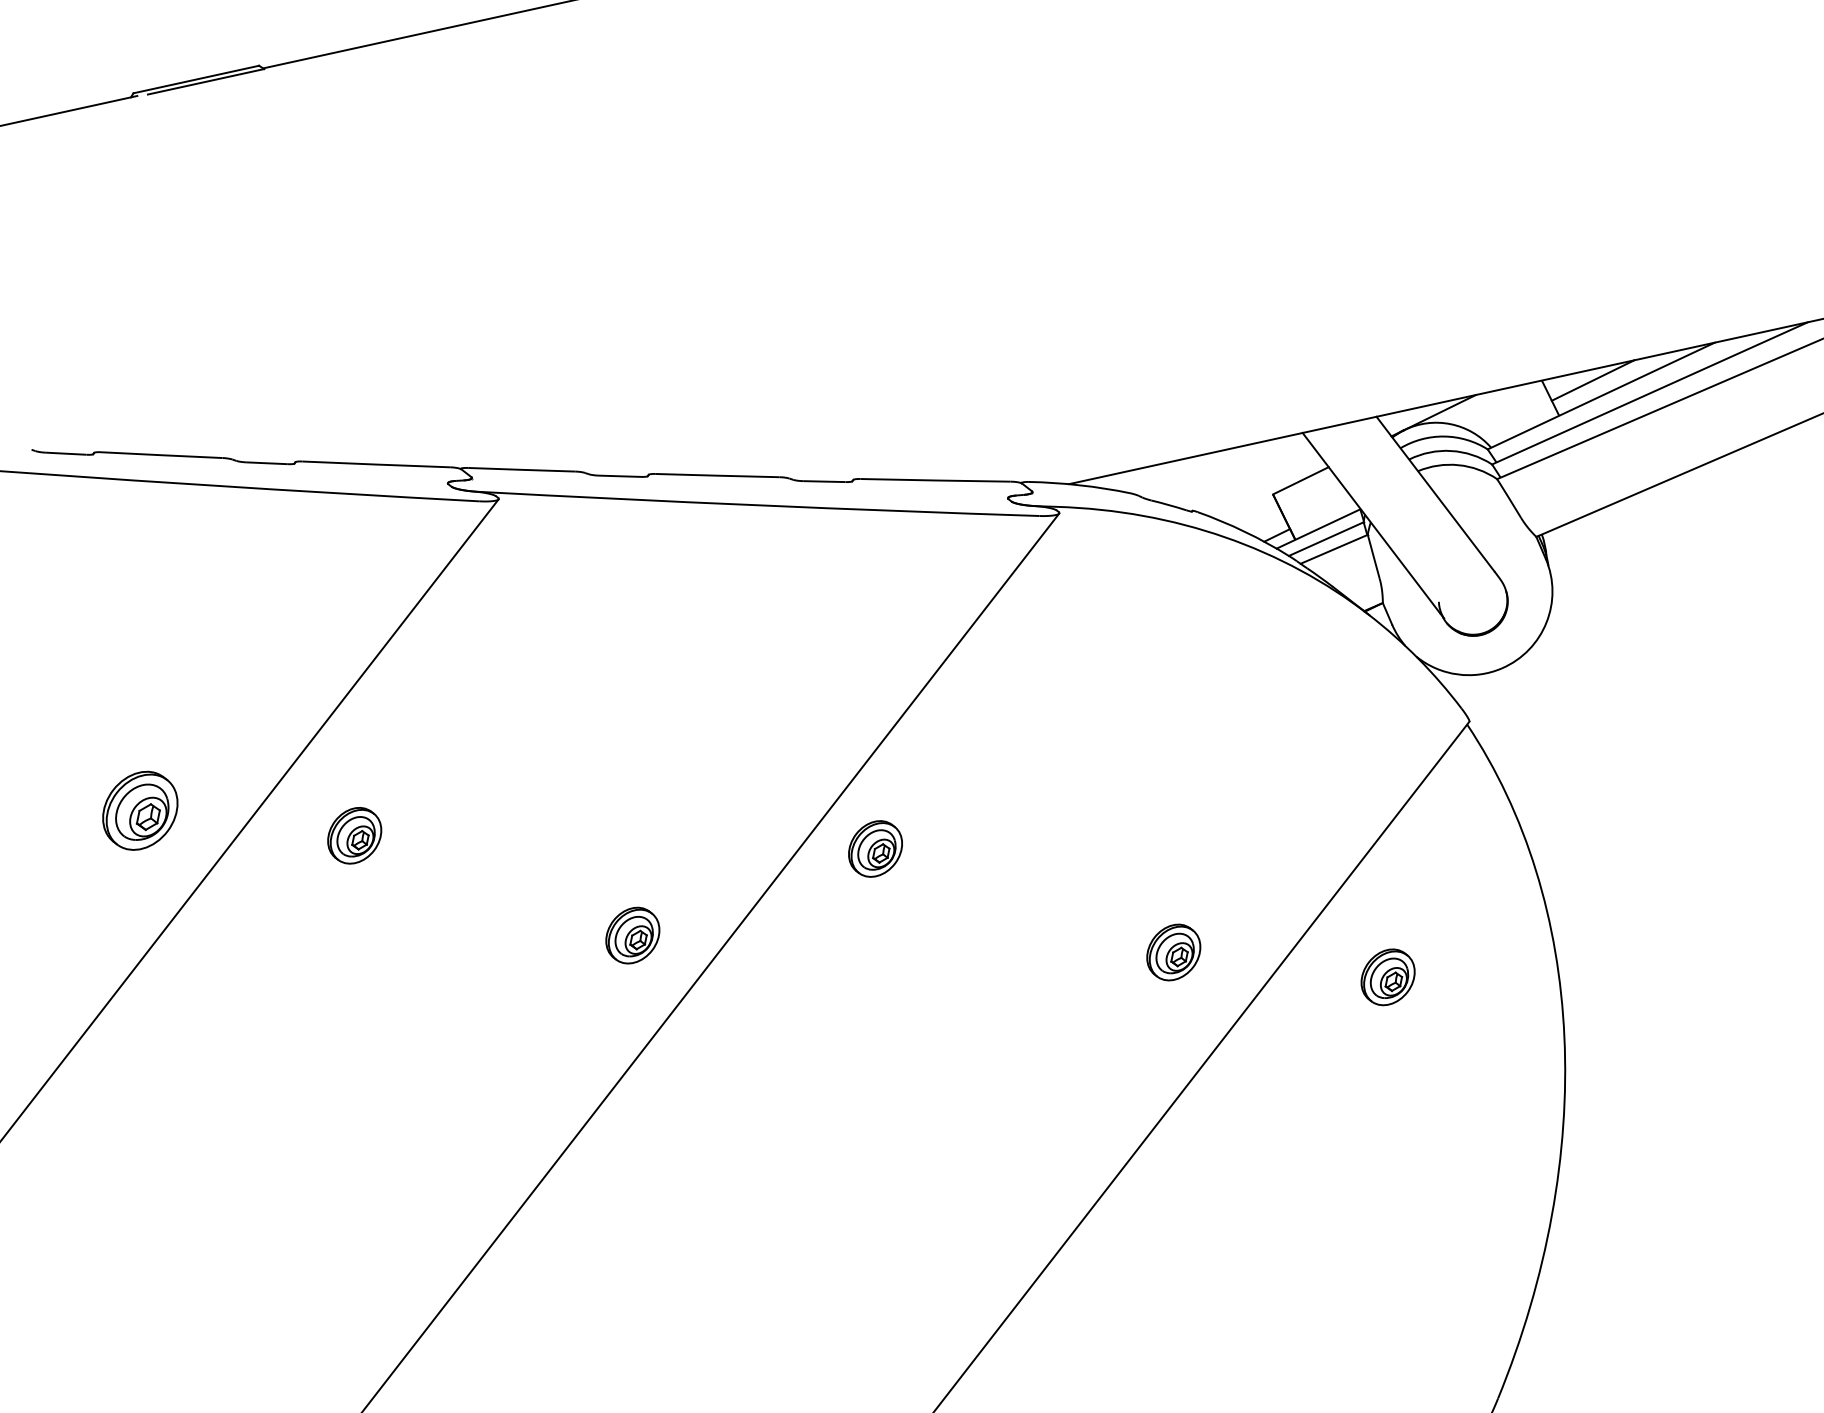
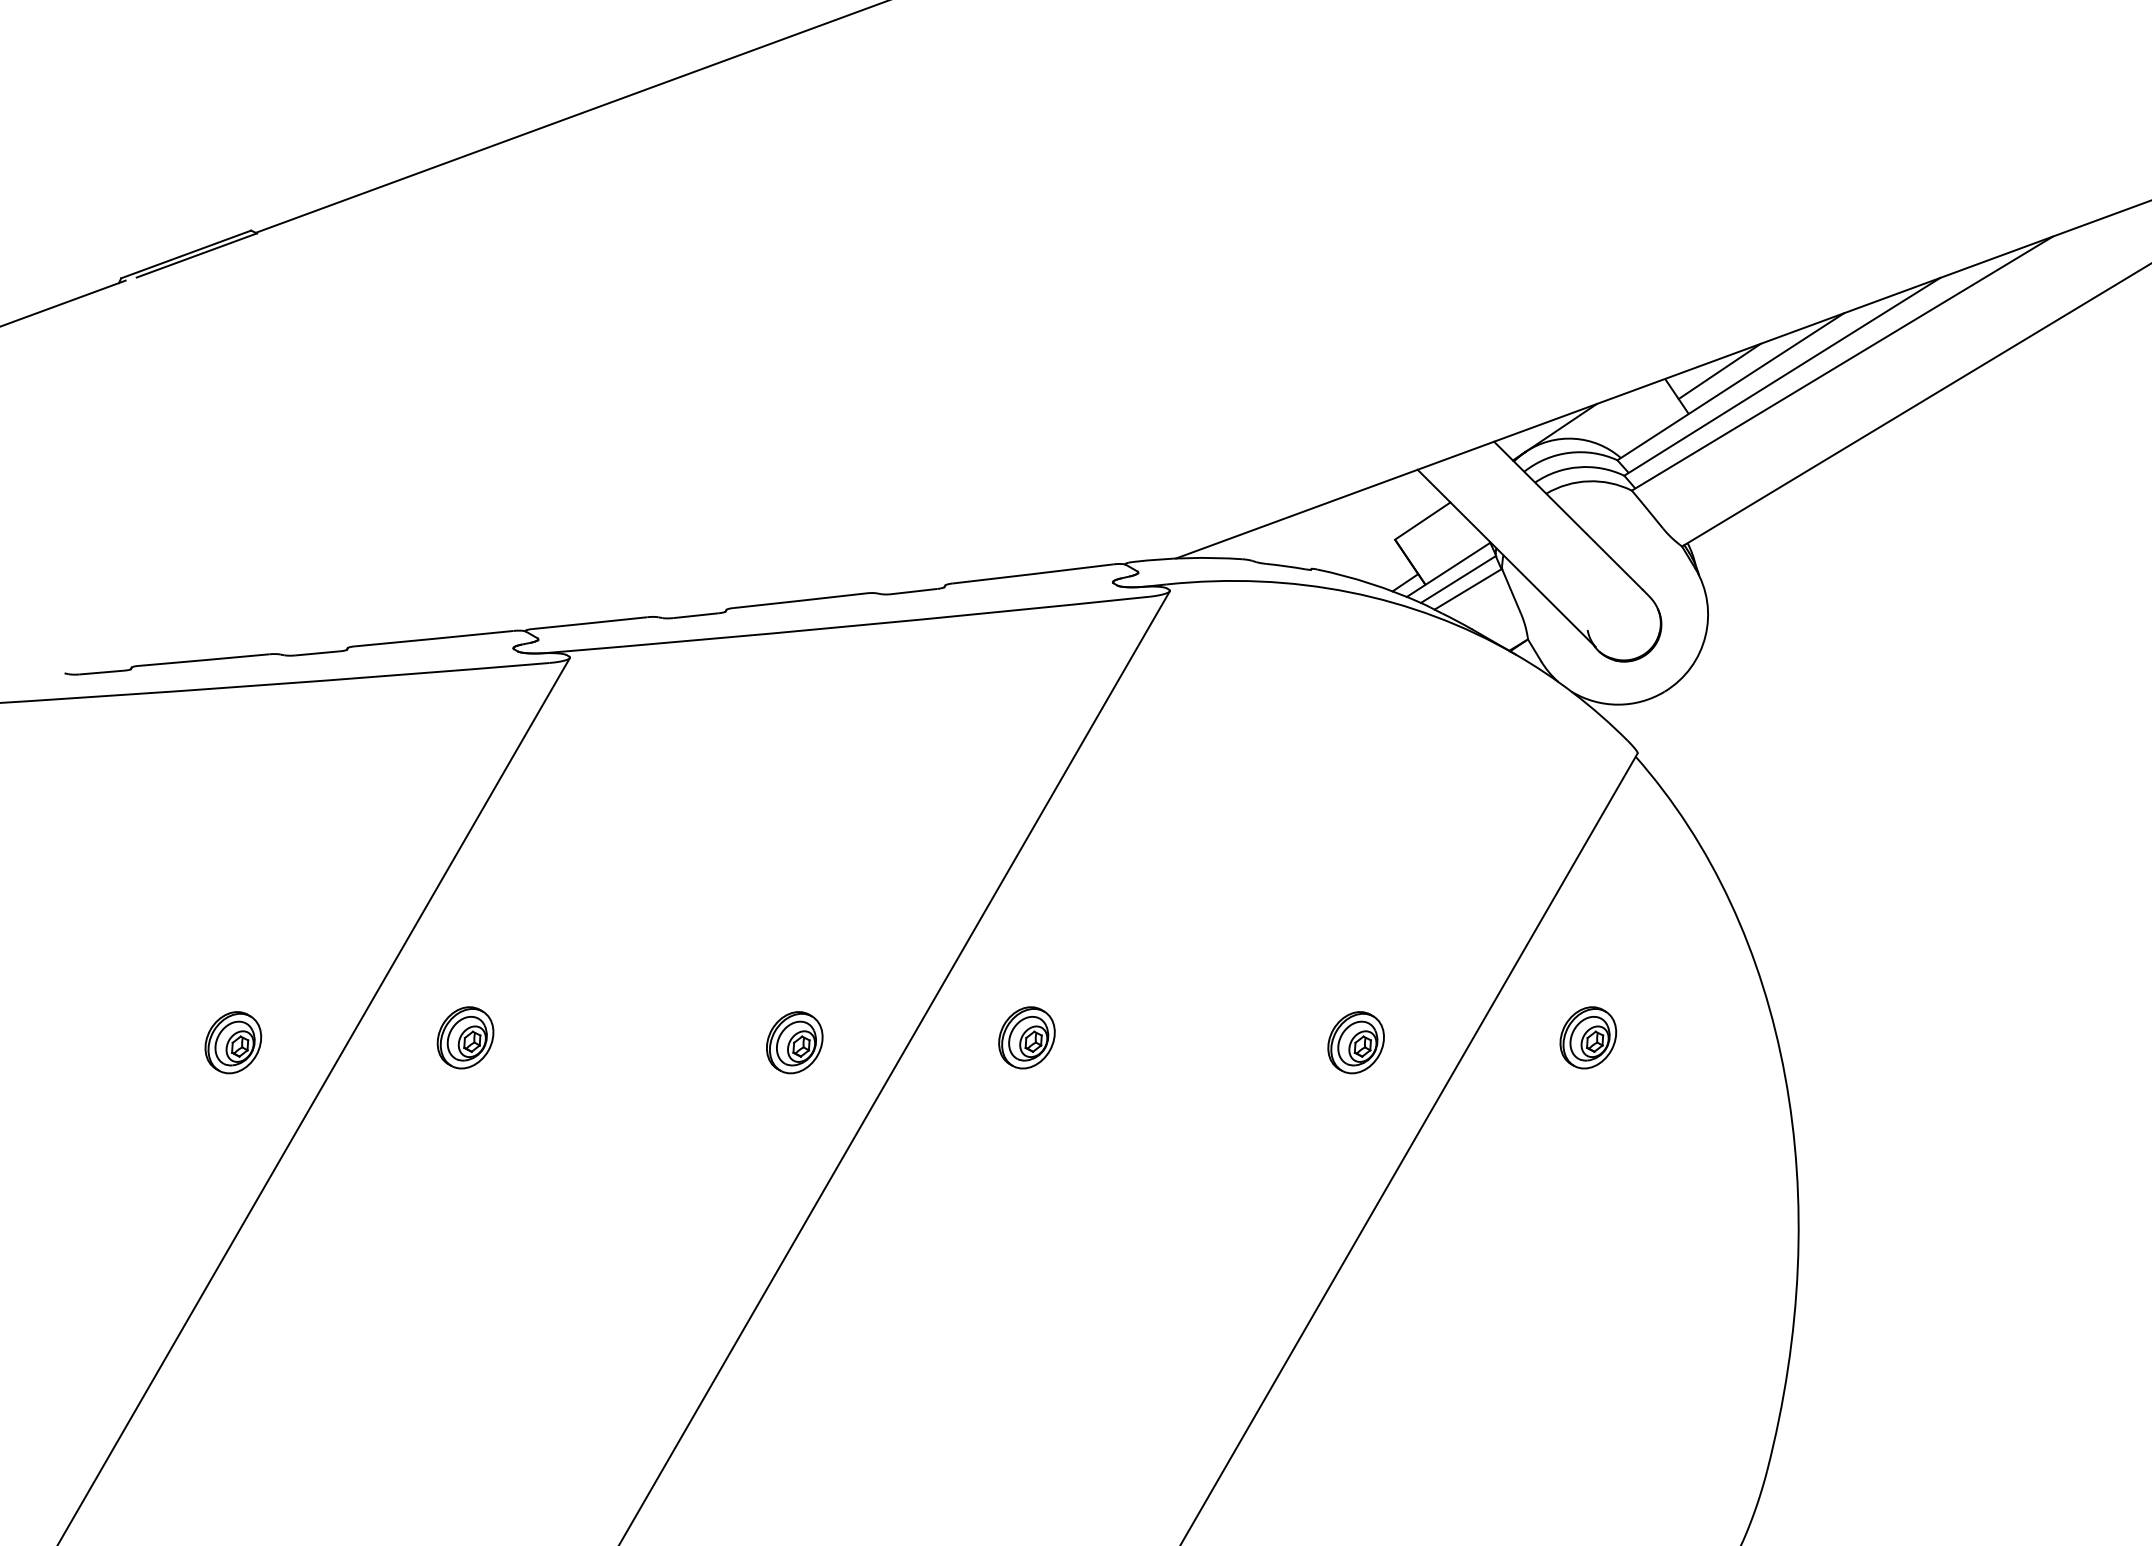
part: (140, 810) -> (233, 1042), size x0.71
part: (875, 848) -> (1026, 1037), moved
part: (632, 935) -> (794, 1042), moved

